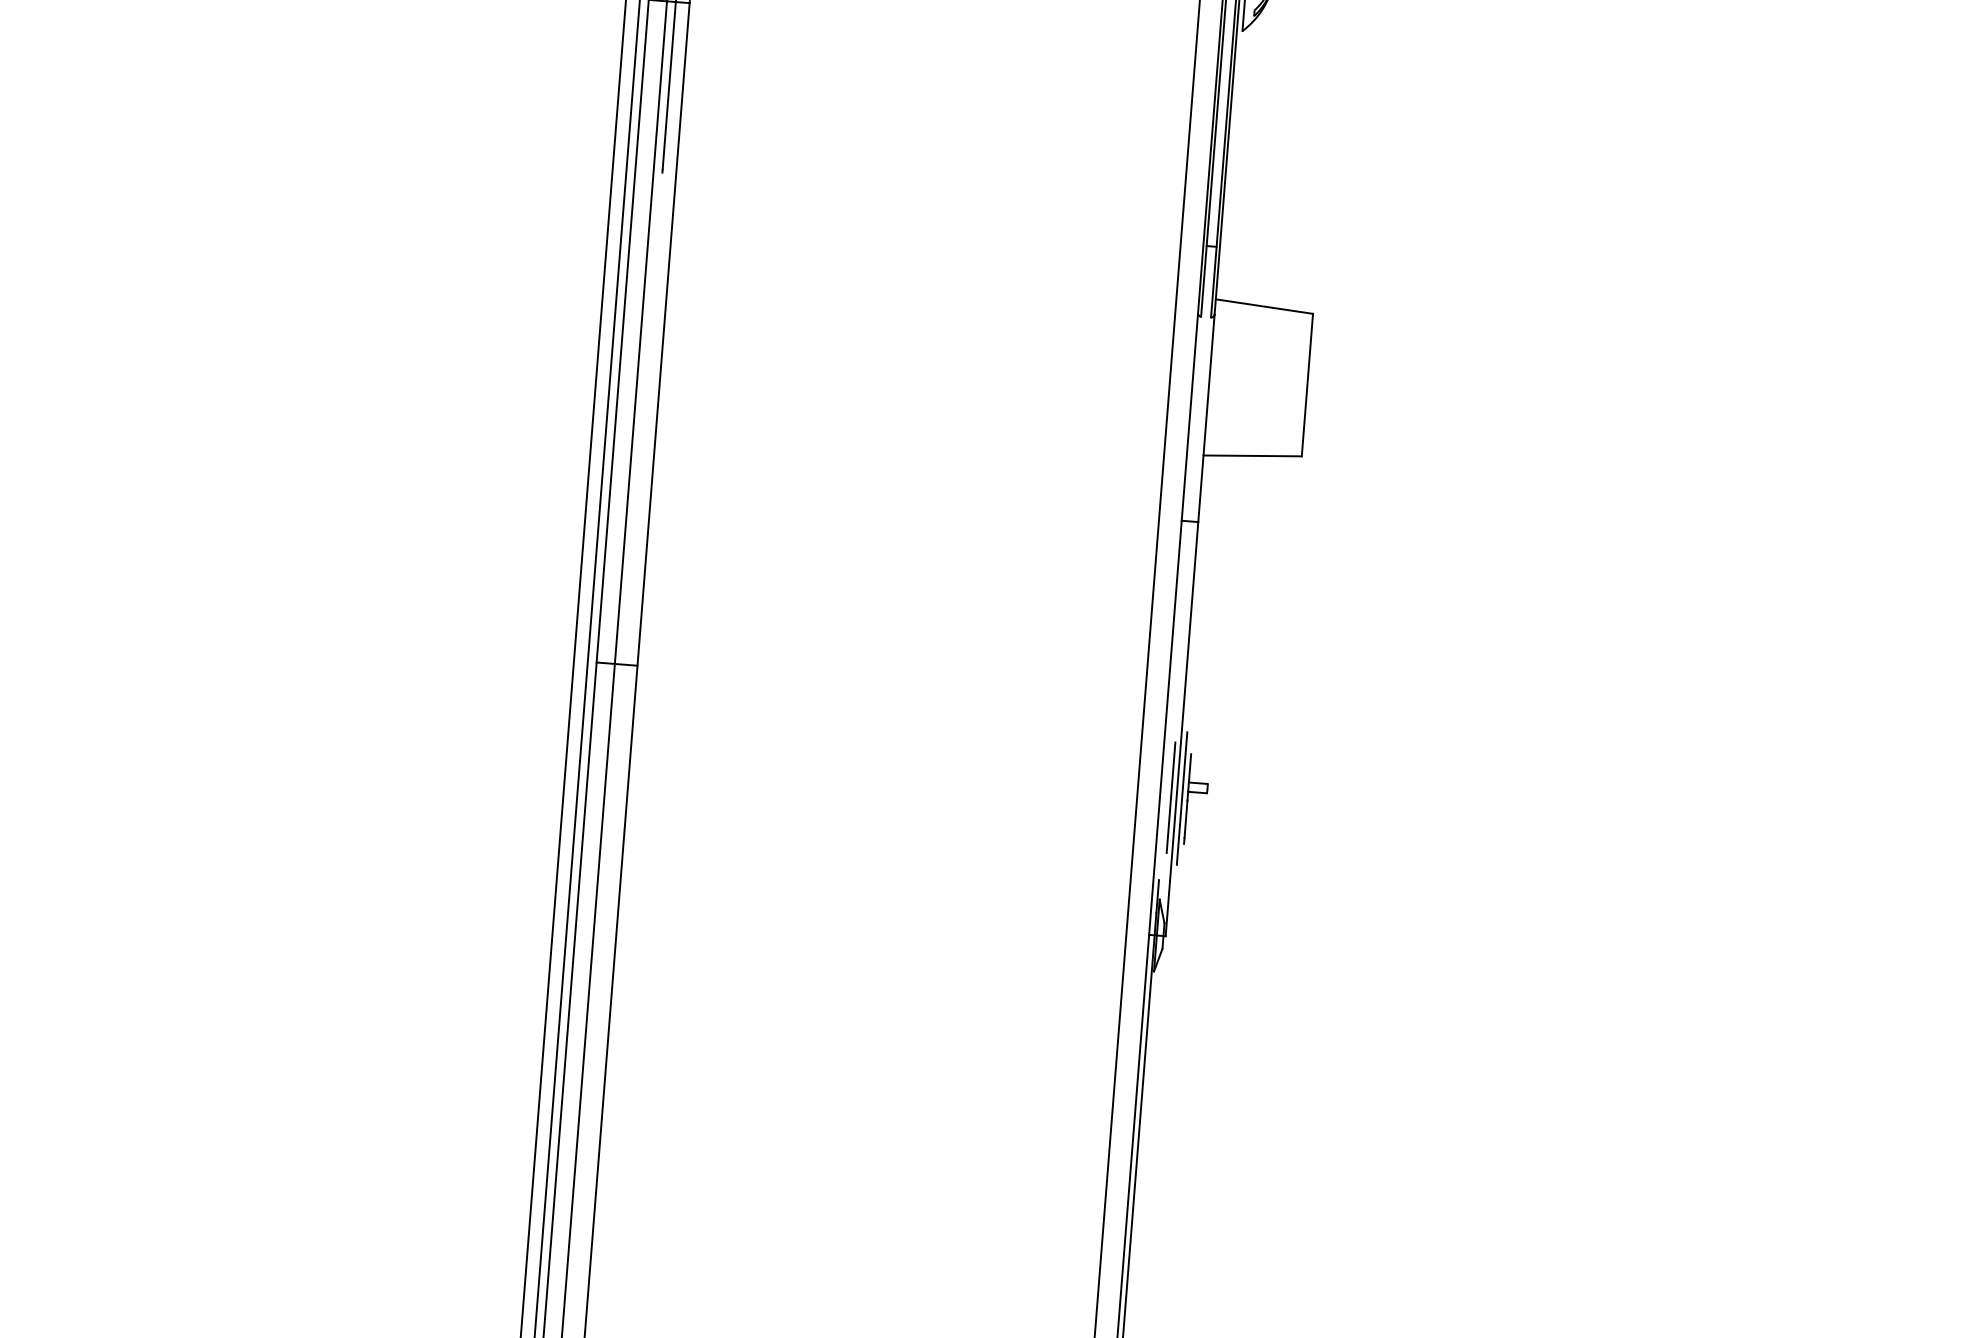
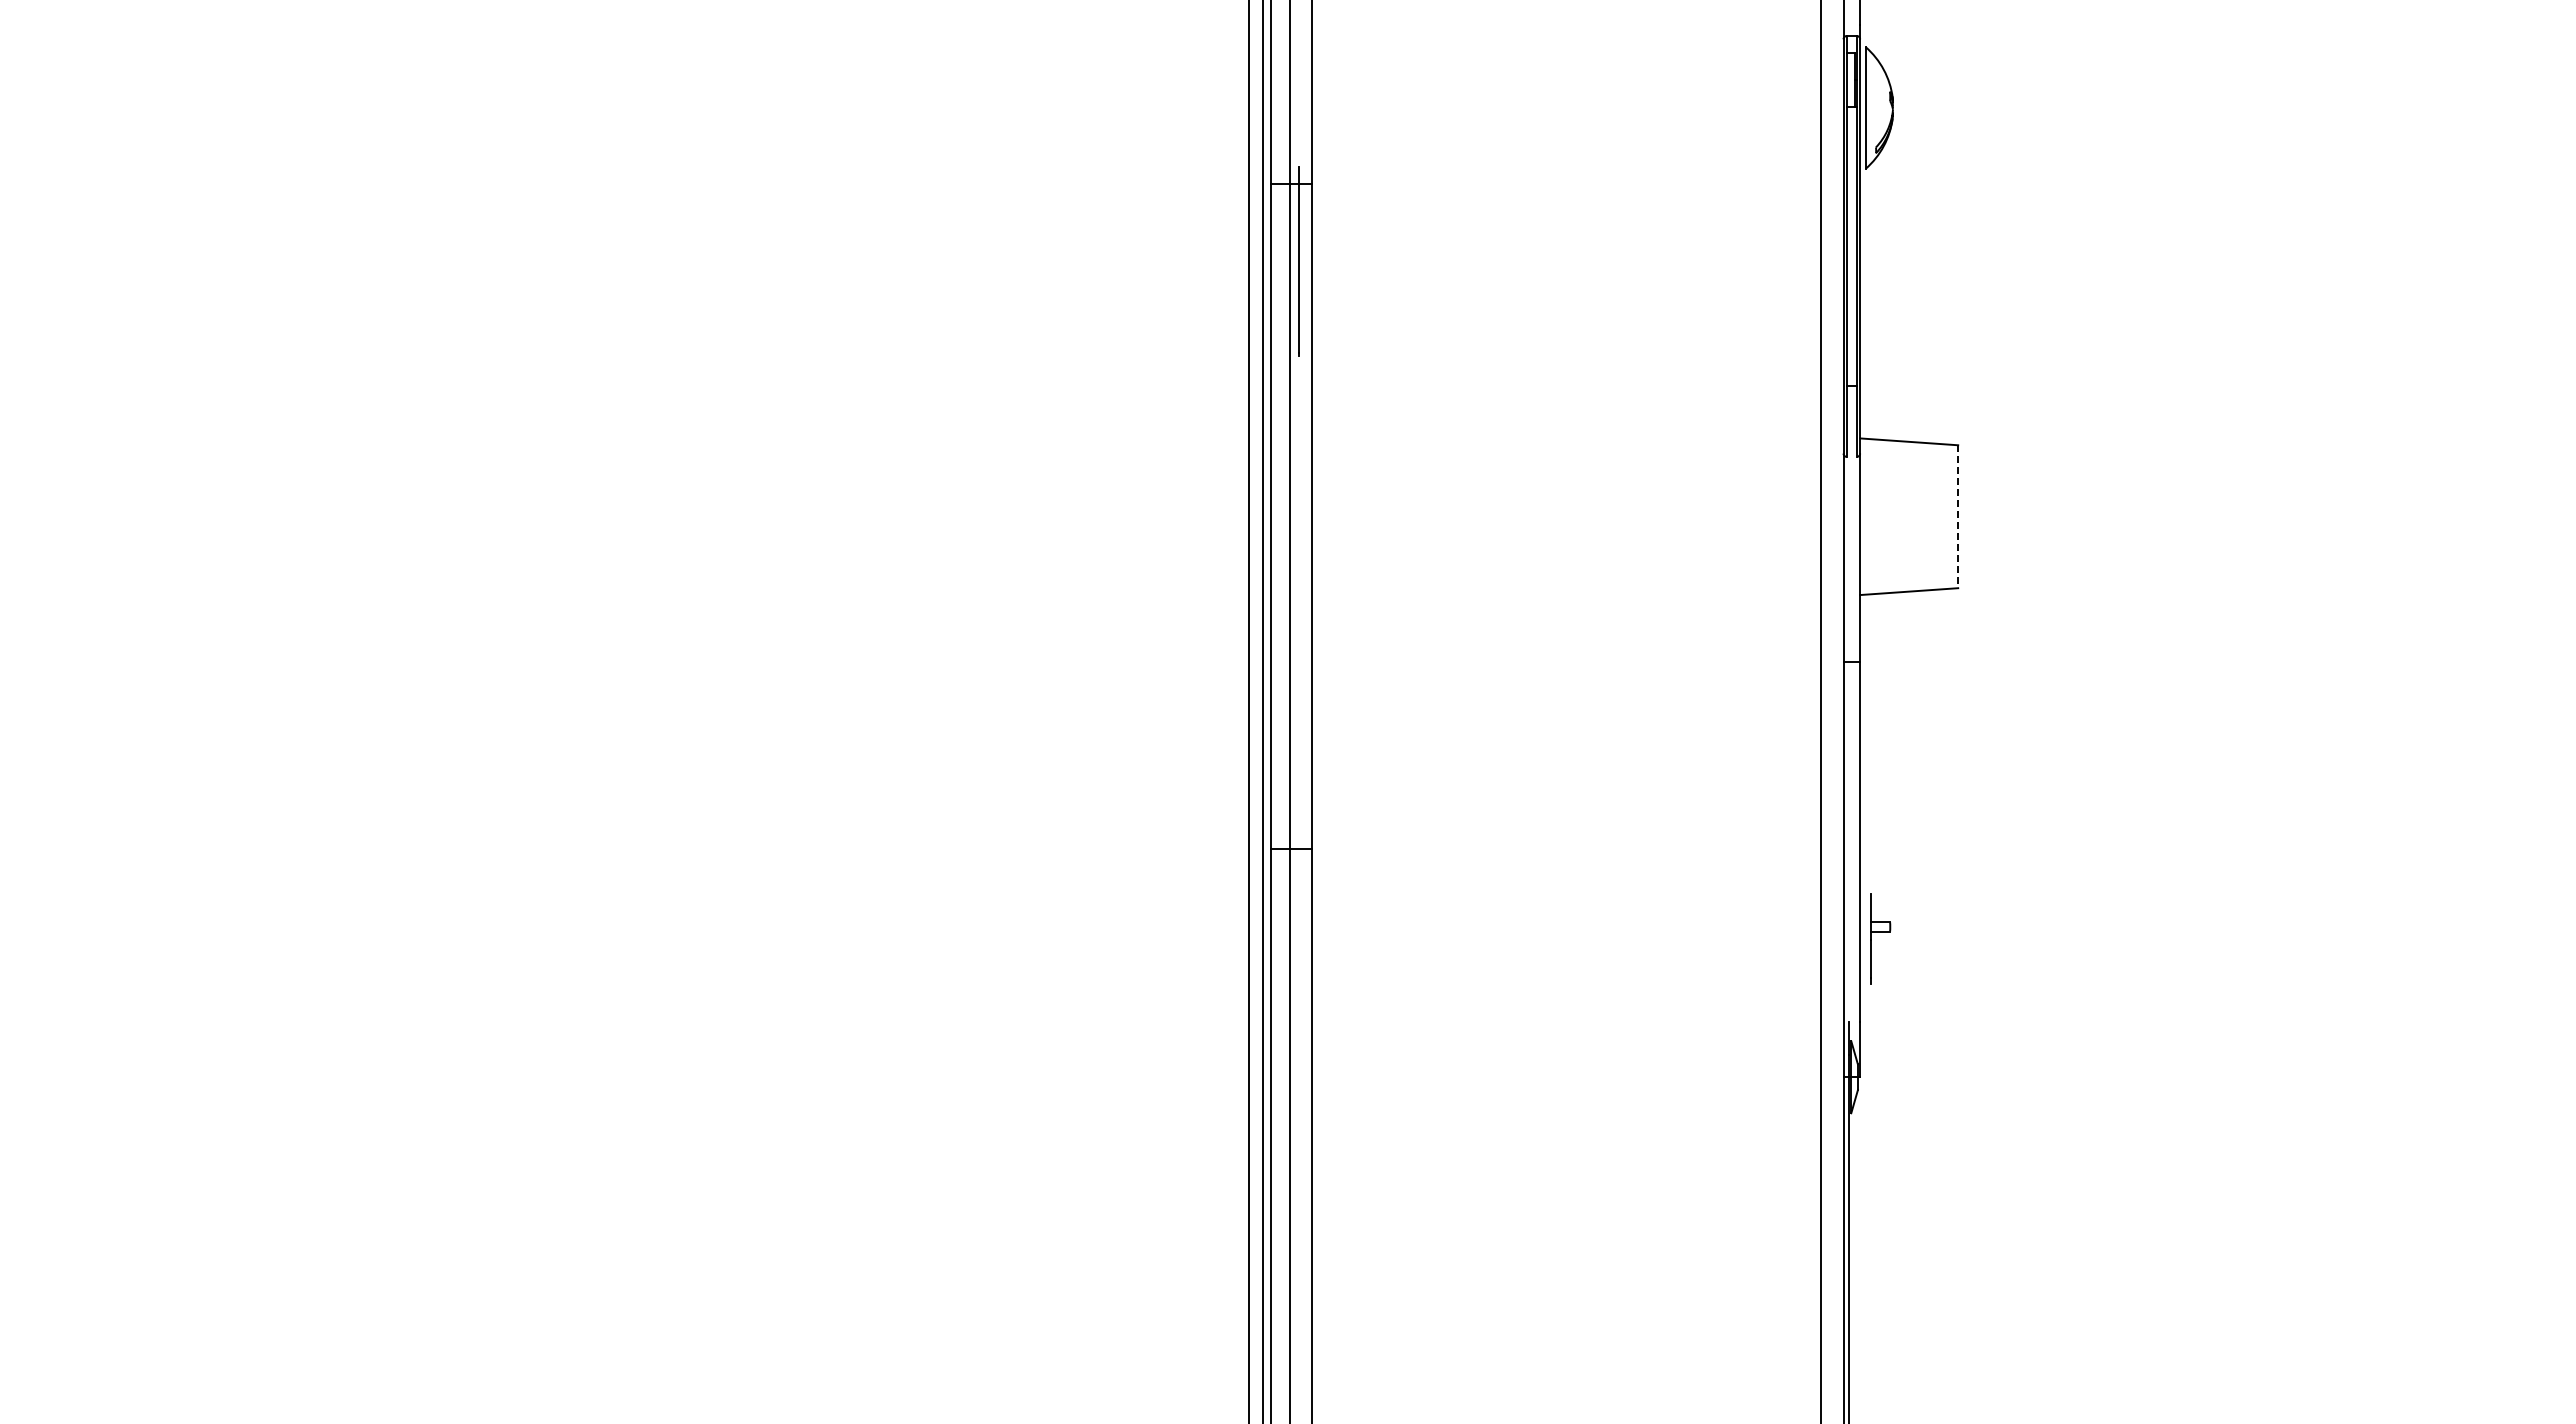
line: (1307, 385) -> (1958, 517), solid -> dashed
line: (1170, 797) -> (1854, 938), removed
line: (1181, 798) -> (1865, 938), removed

